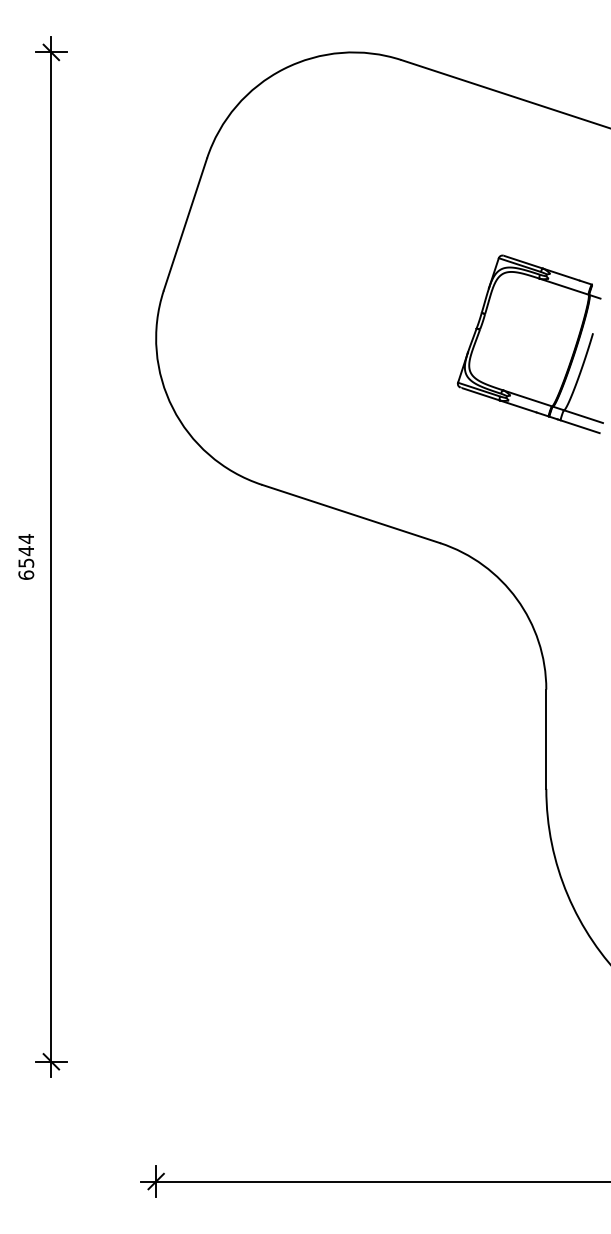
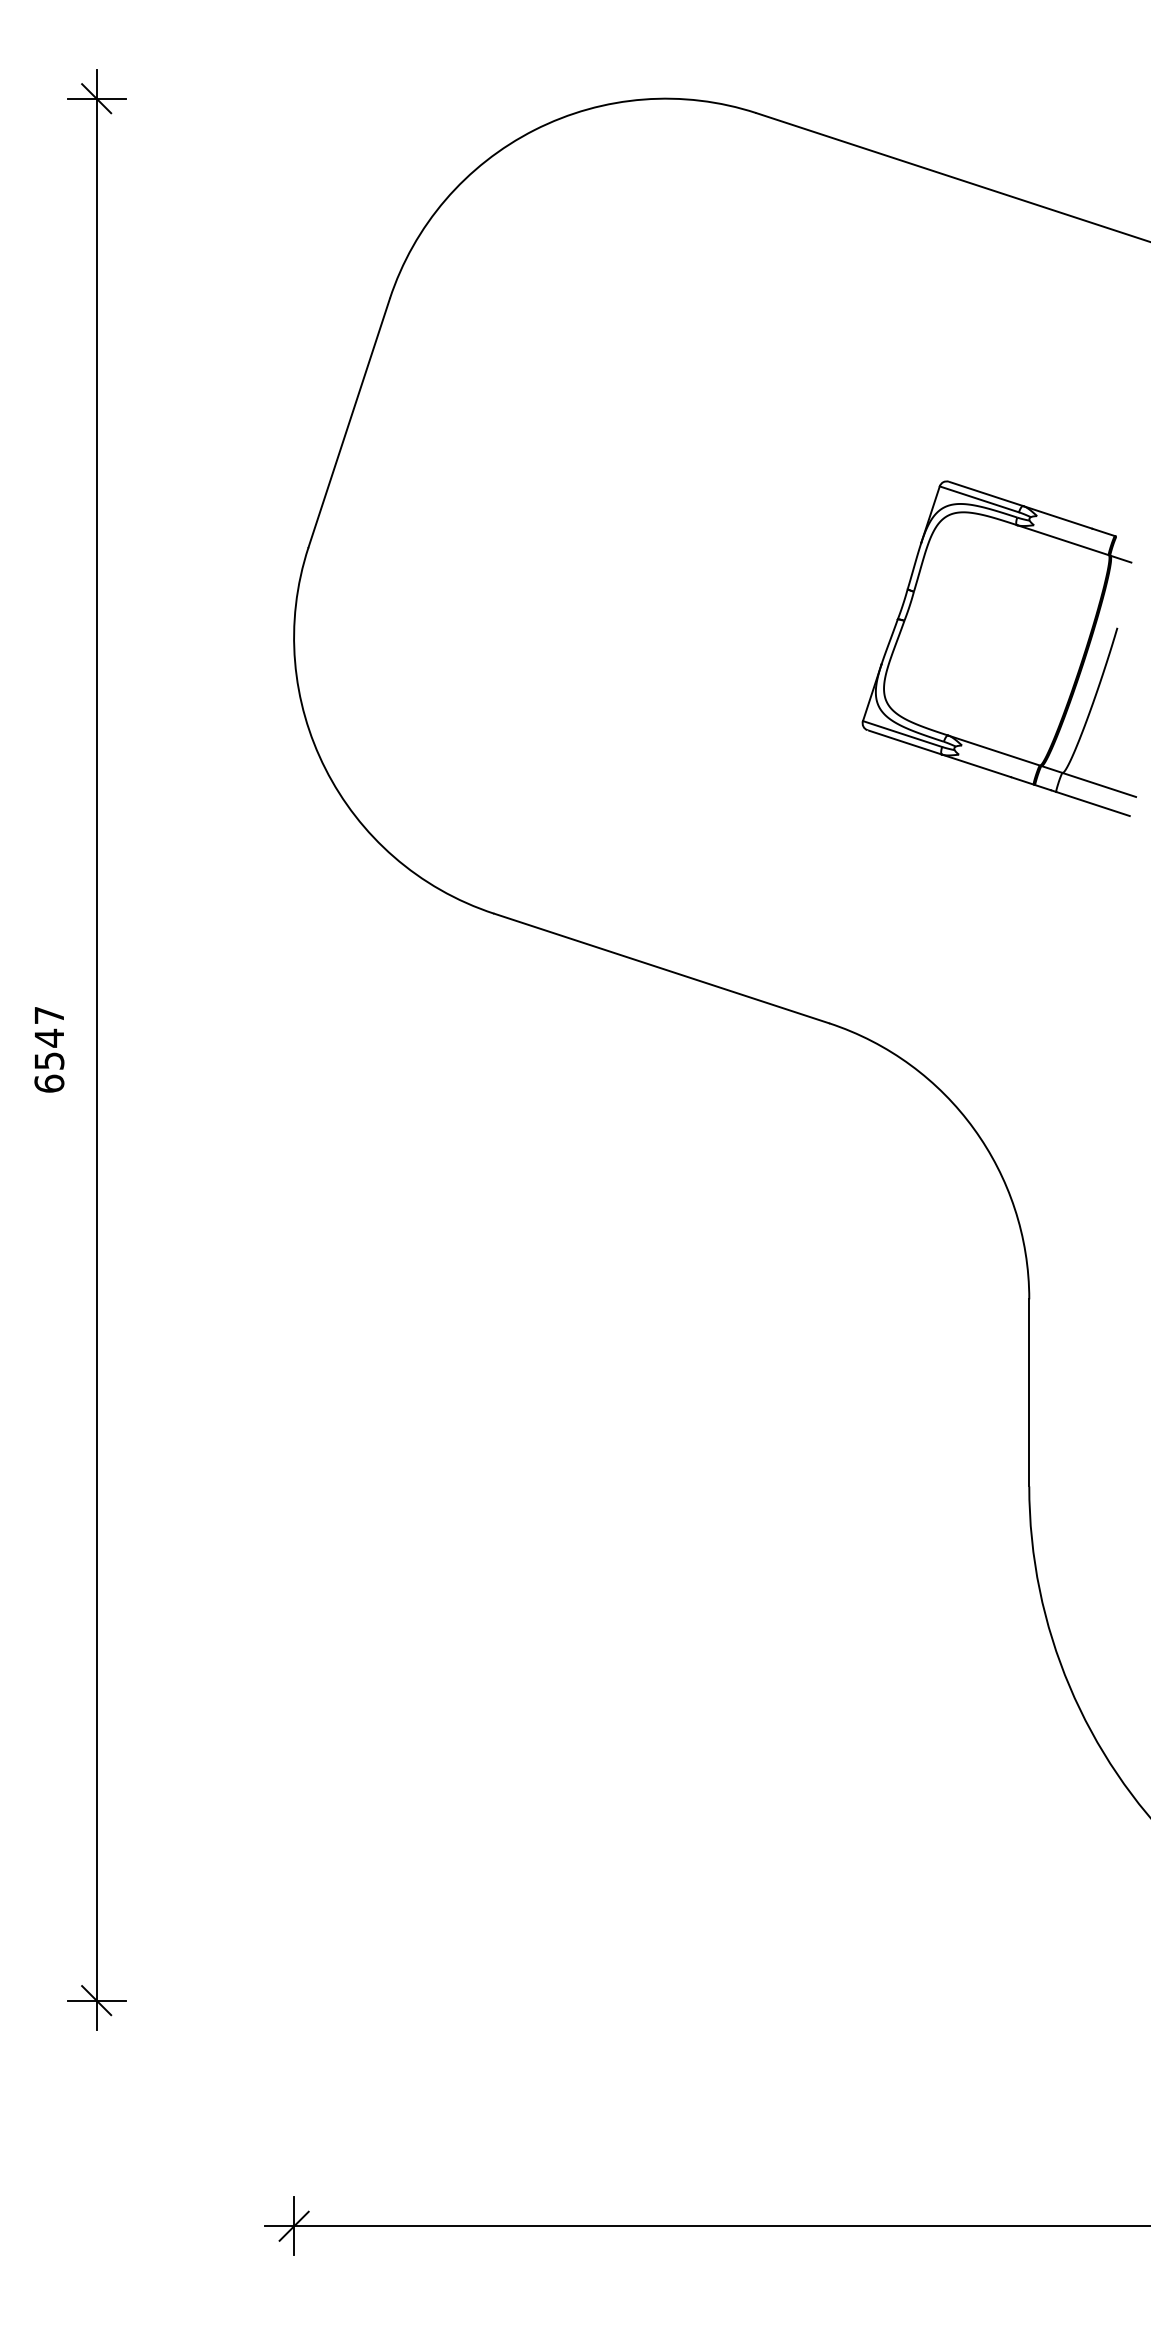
text: (25, 538) -> (47, 1014), 6544 -> 6547

